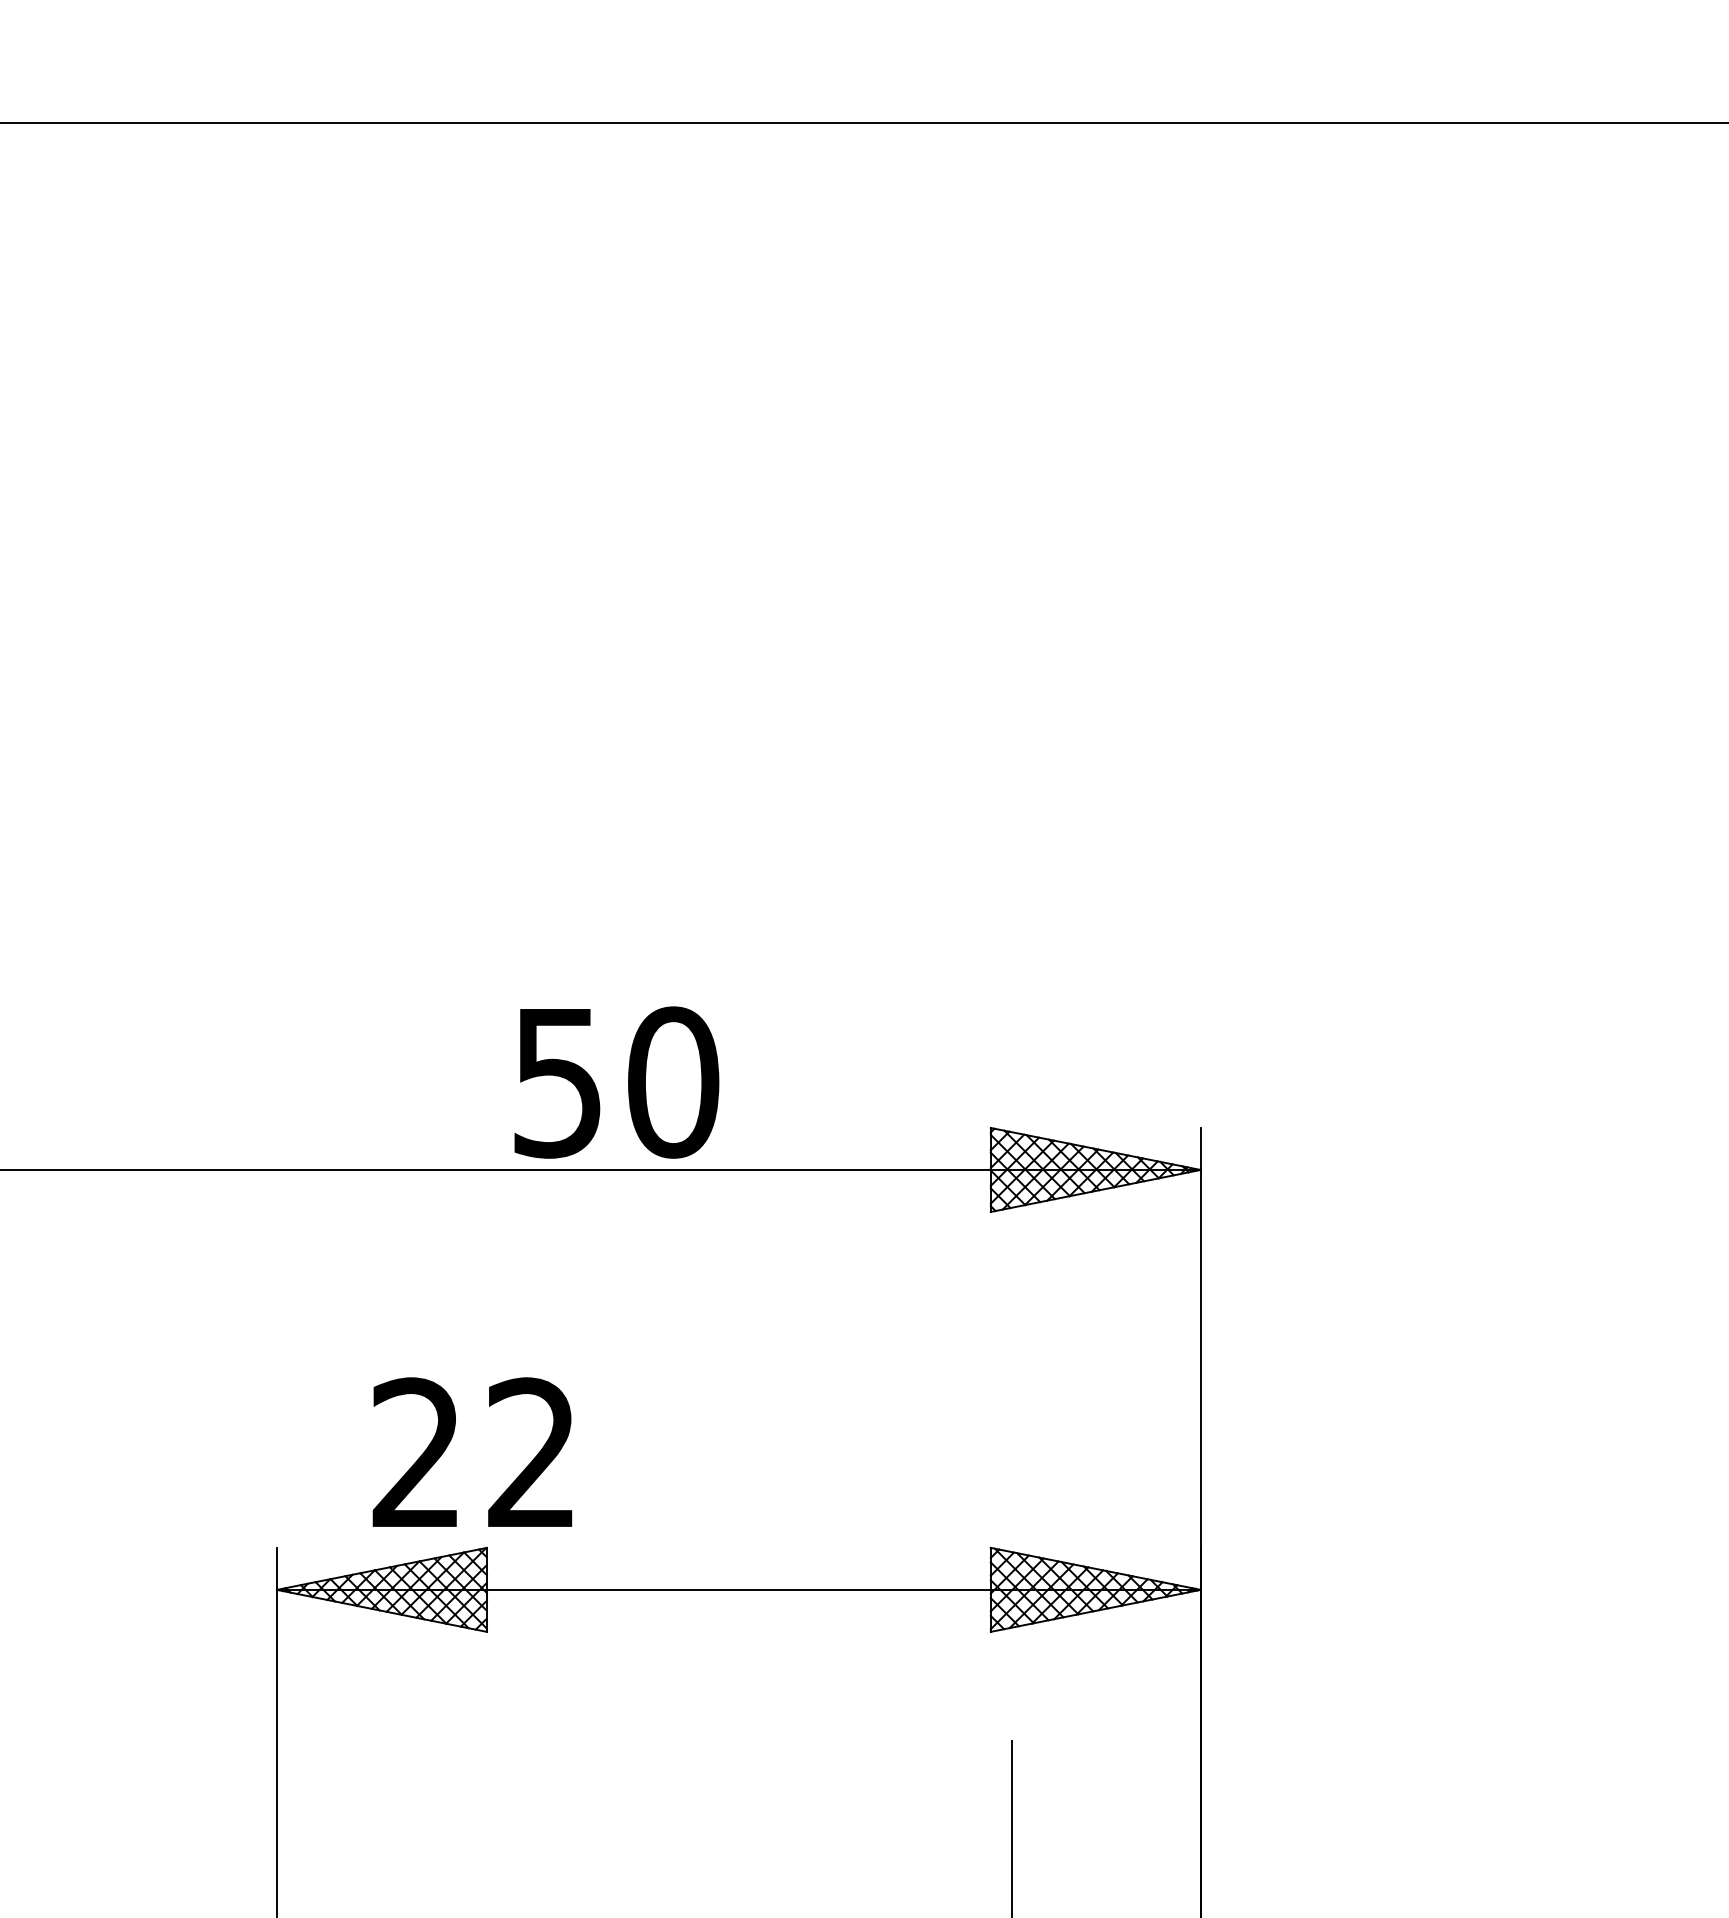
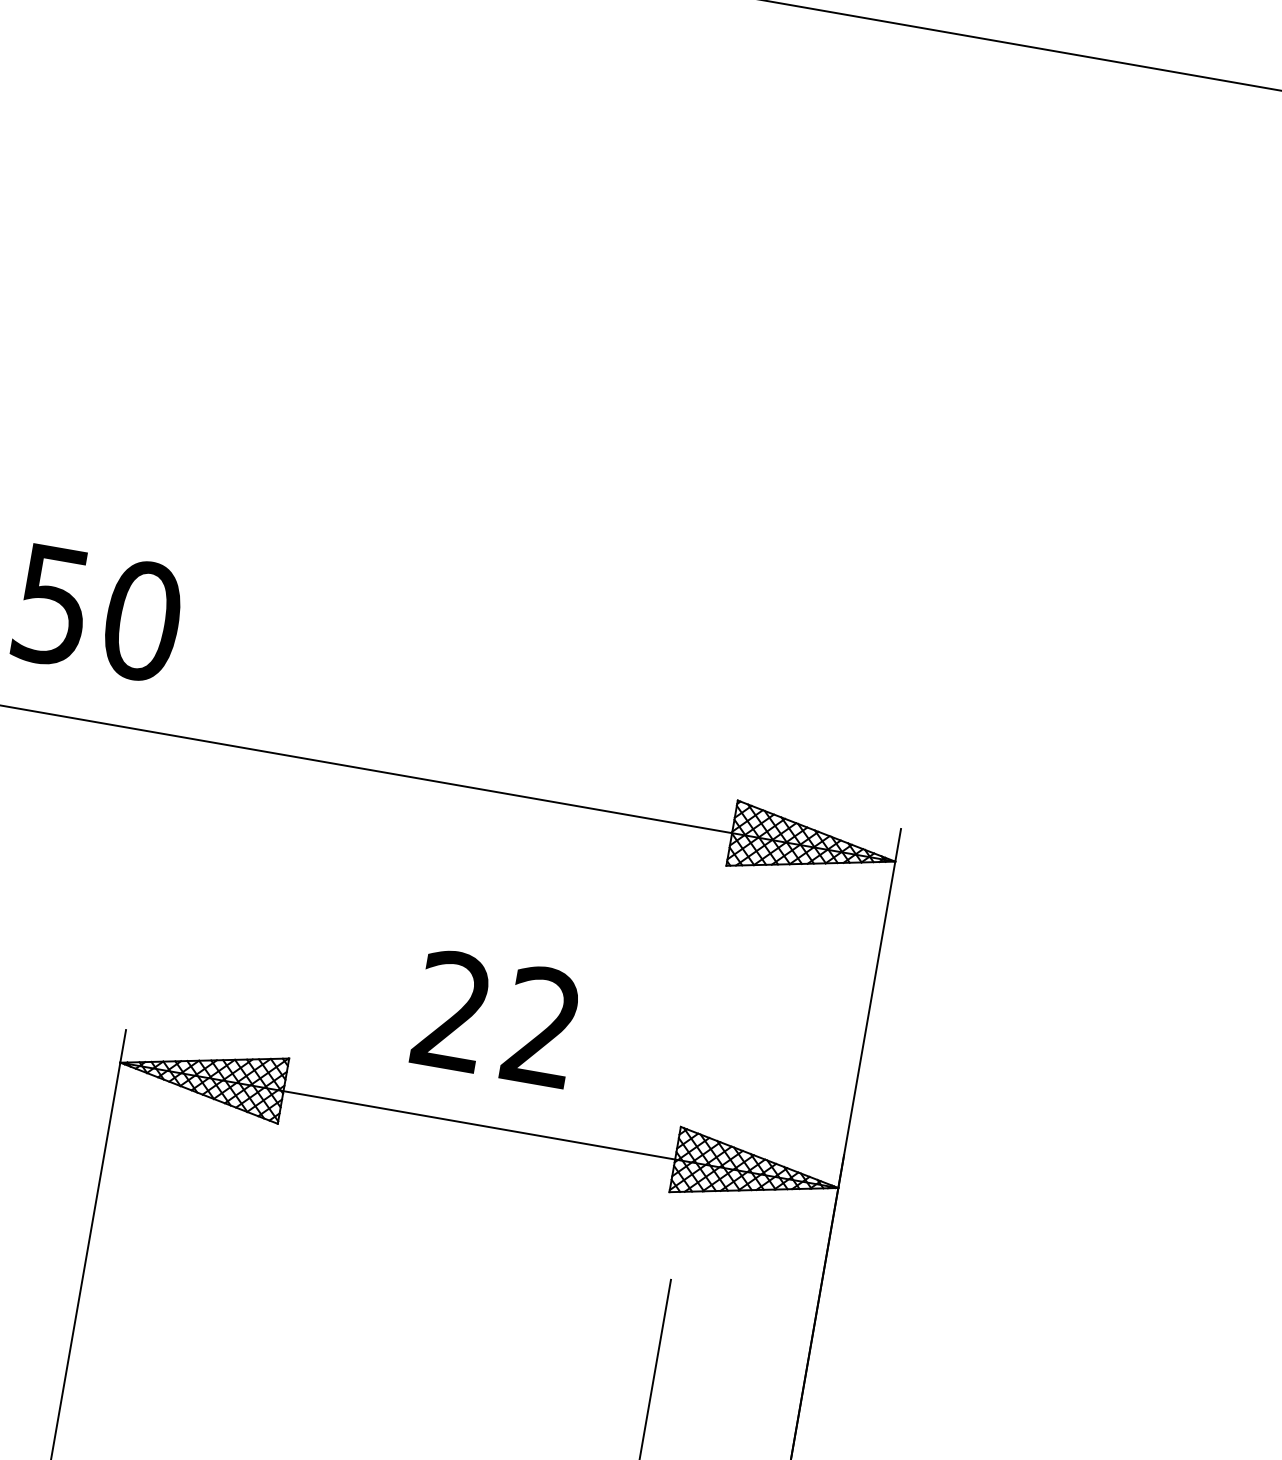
text: (616, 1082) -> (98, 613), moved
text: (472, 1451) -> (496, 1017), moved

